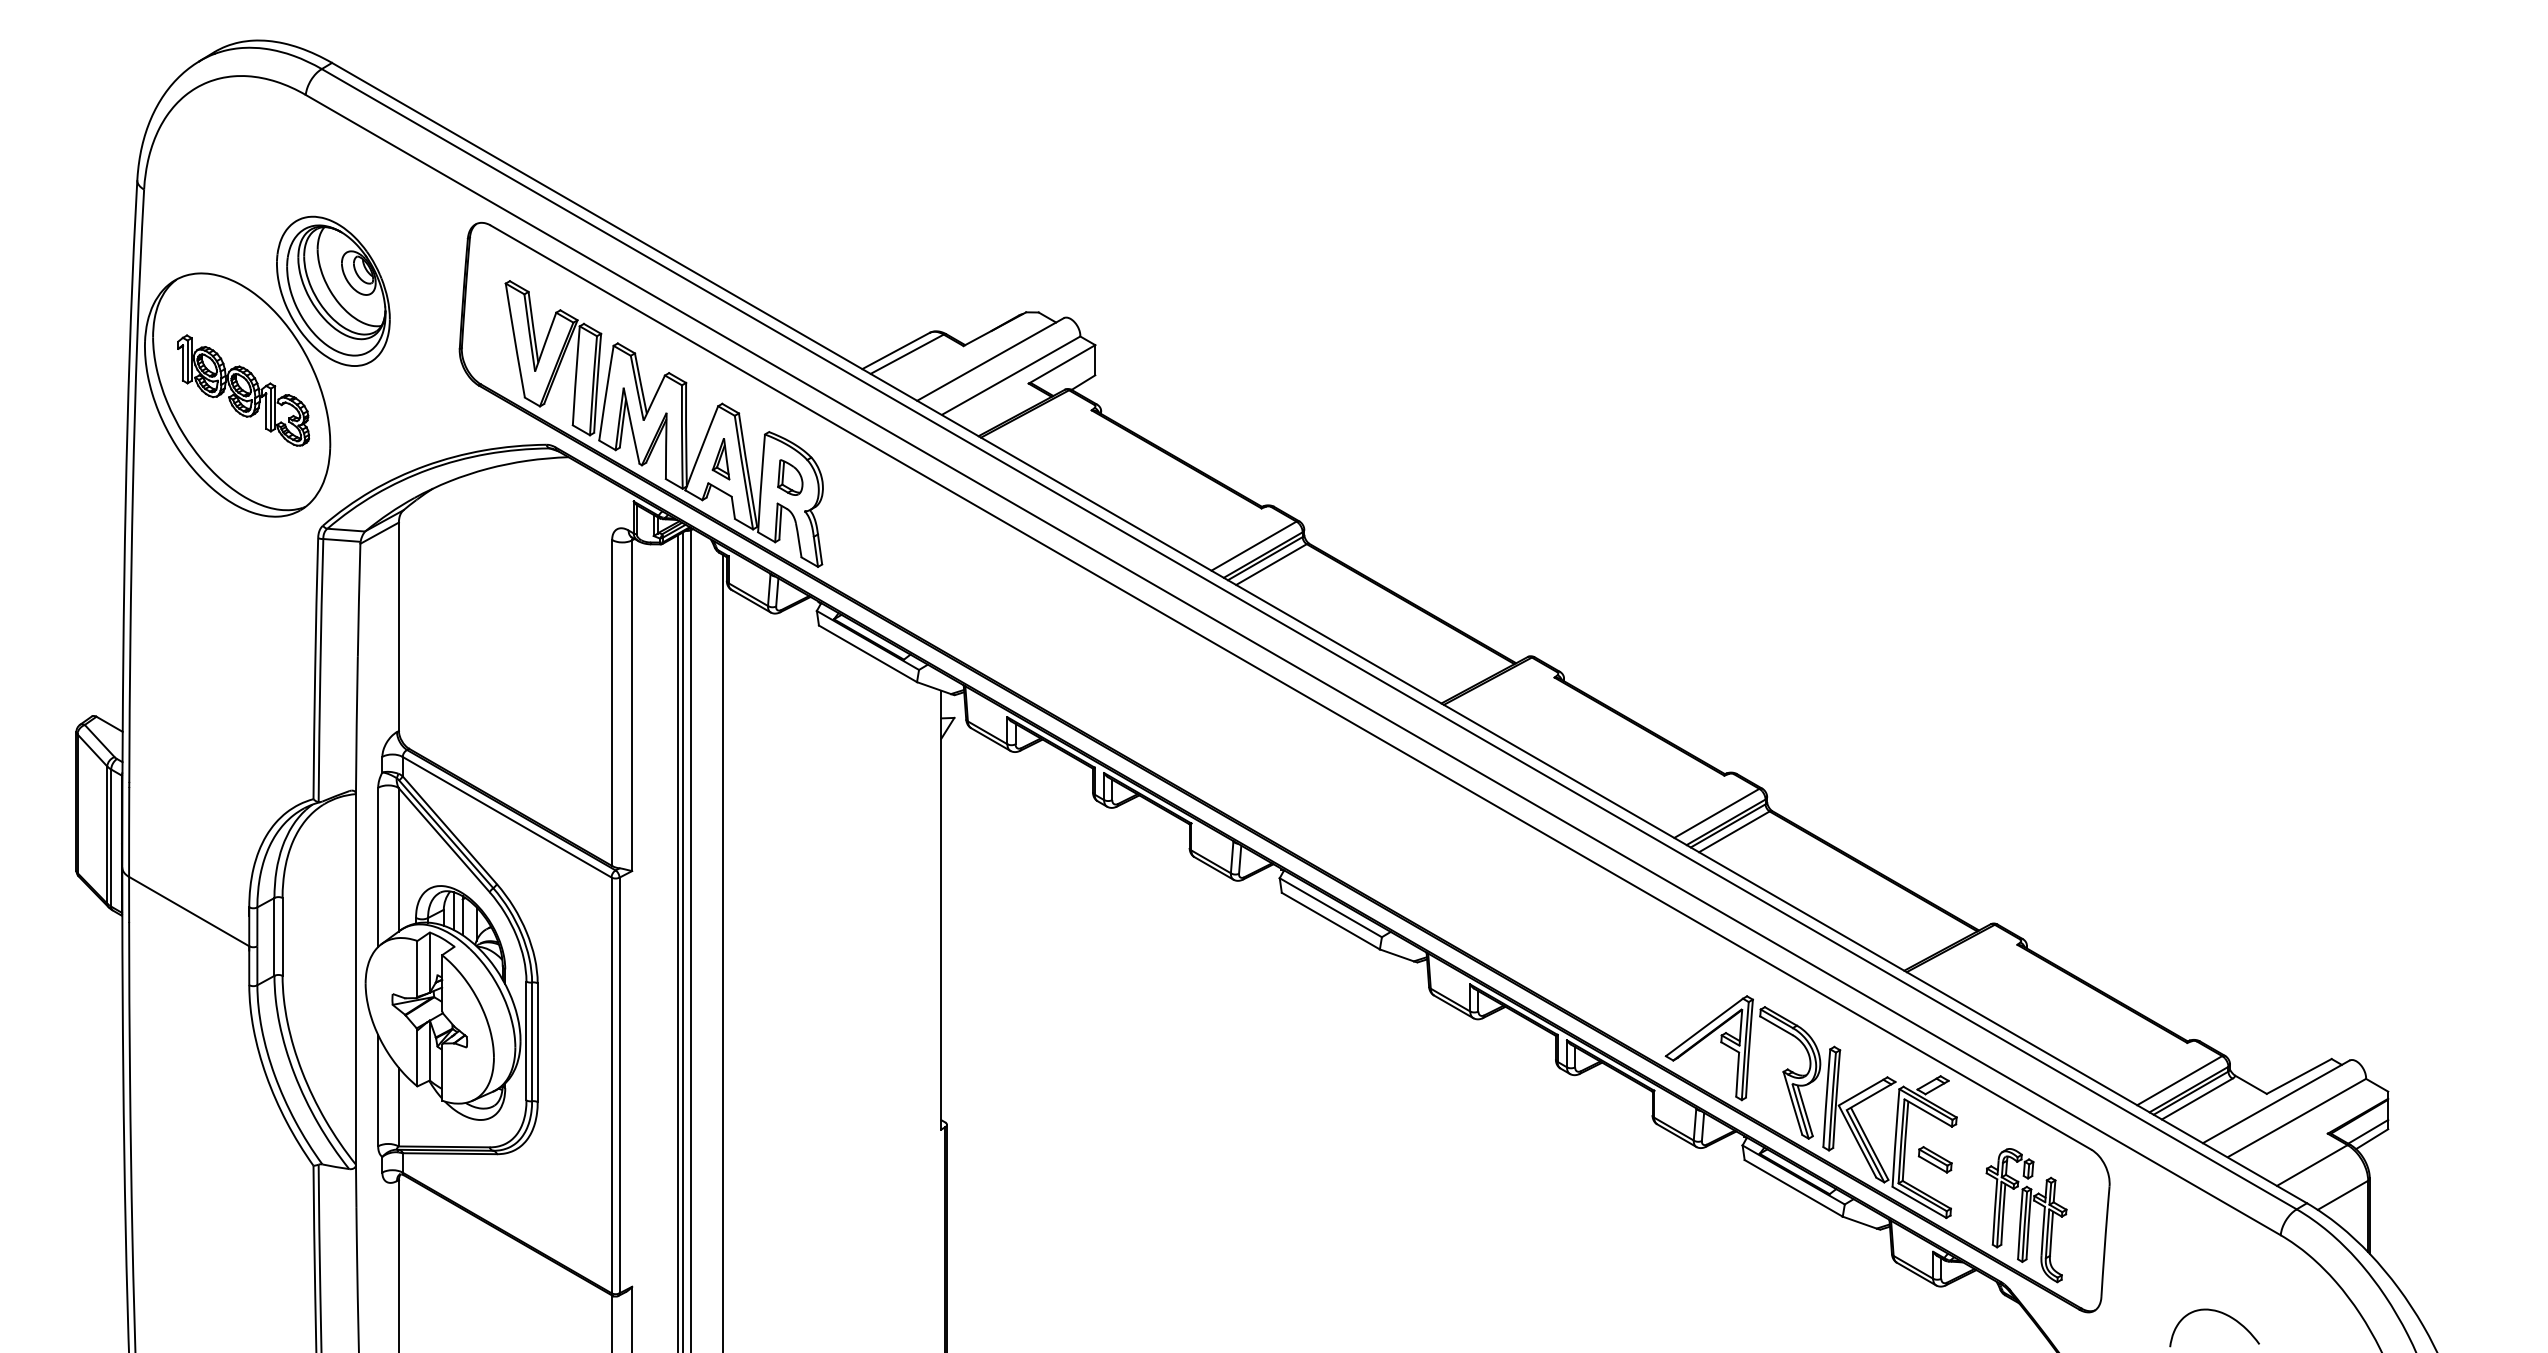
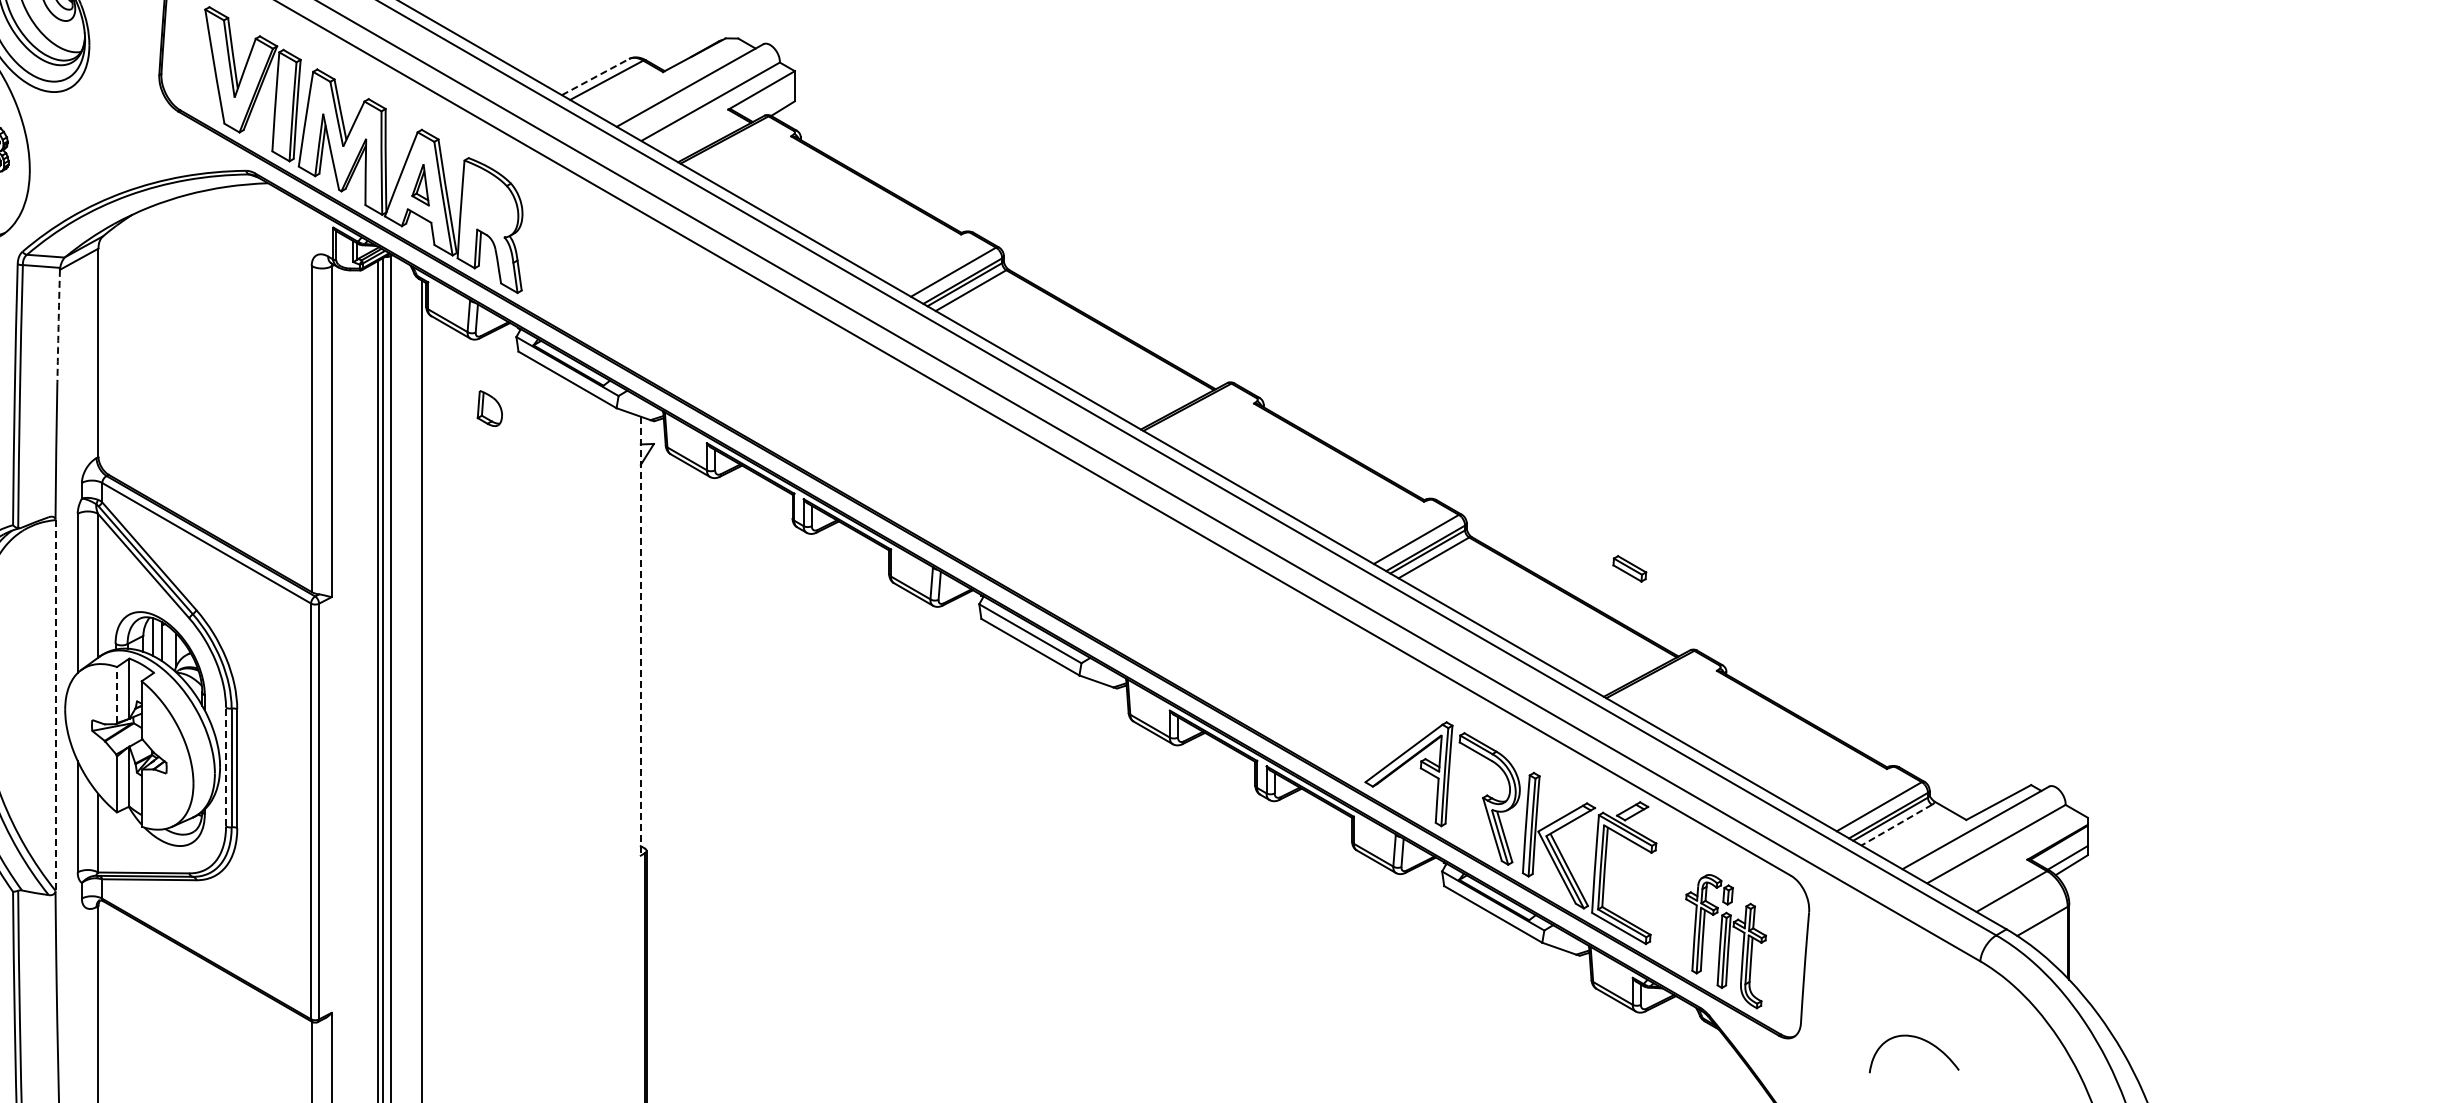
line: (896, 350) -> (596, 76), solid -> dashed
part: (790, 477) -> (490, 408), moved
arc: (359, 600) -> (59, 326), solid -> dashed
line: (941, 910) -> (641, 636), solid -> dashed
line: (417, 968) -> (117, 694), solid -> dashed
line: (356, 979) -> (56, 705), solid -> dashed
line: (526, 1040) -> (226, 766), solid -> dashed
line: (2197, 1099) -> (1897, 825), solid -> dashed
part: (1934, 1159) -> (1629, 568), moved

